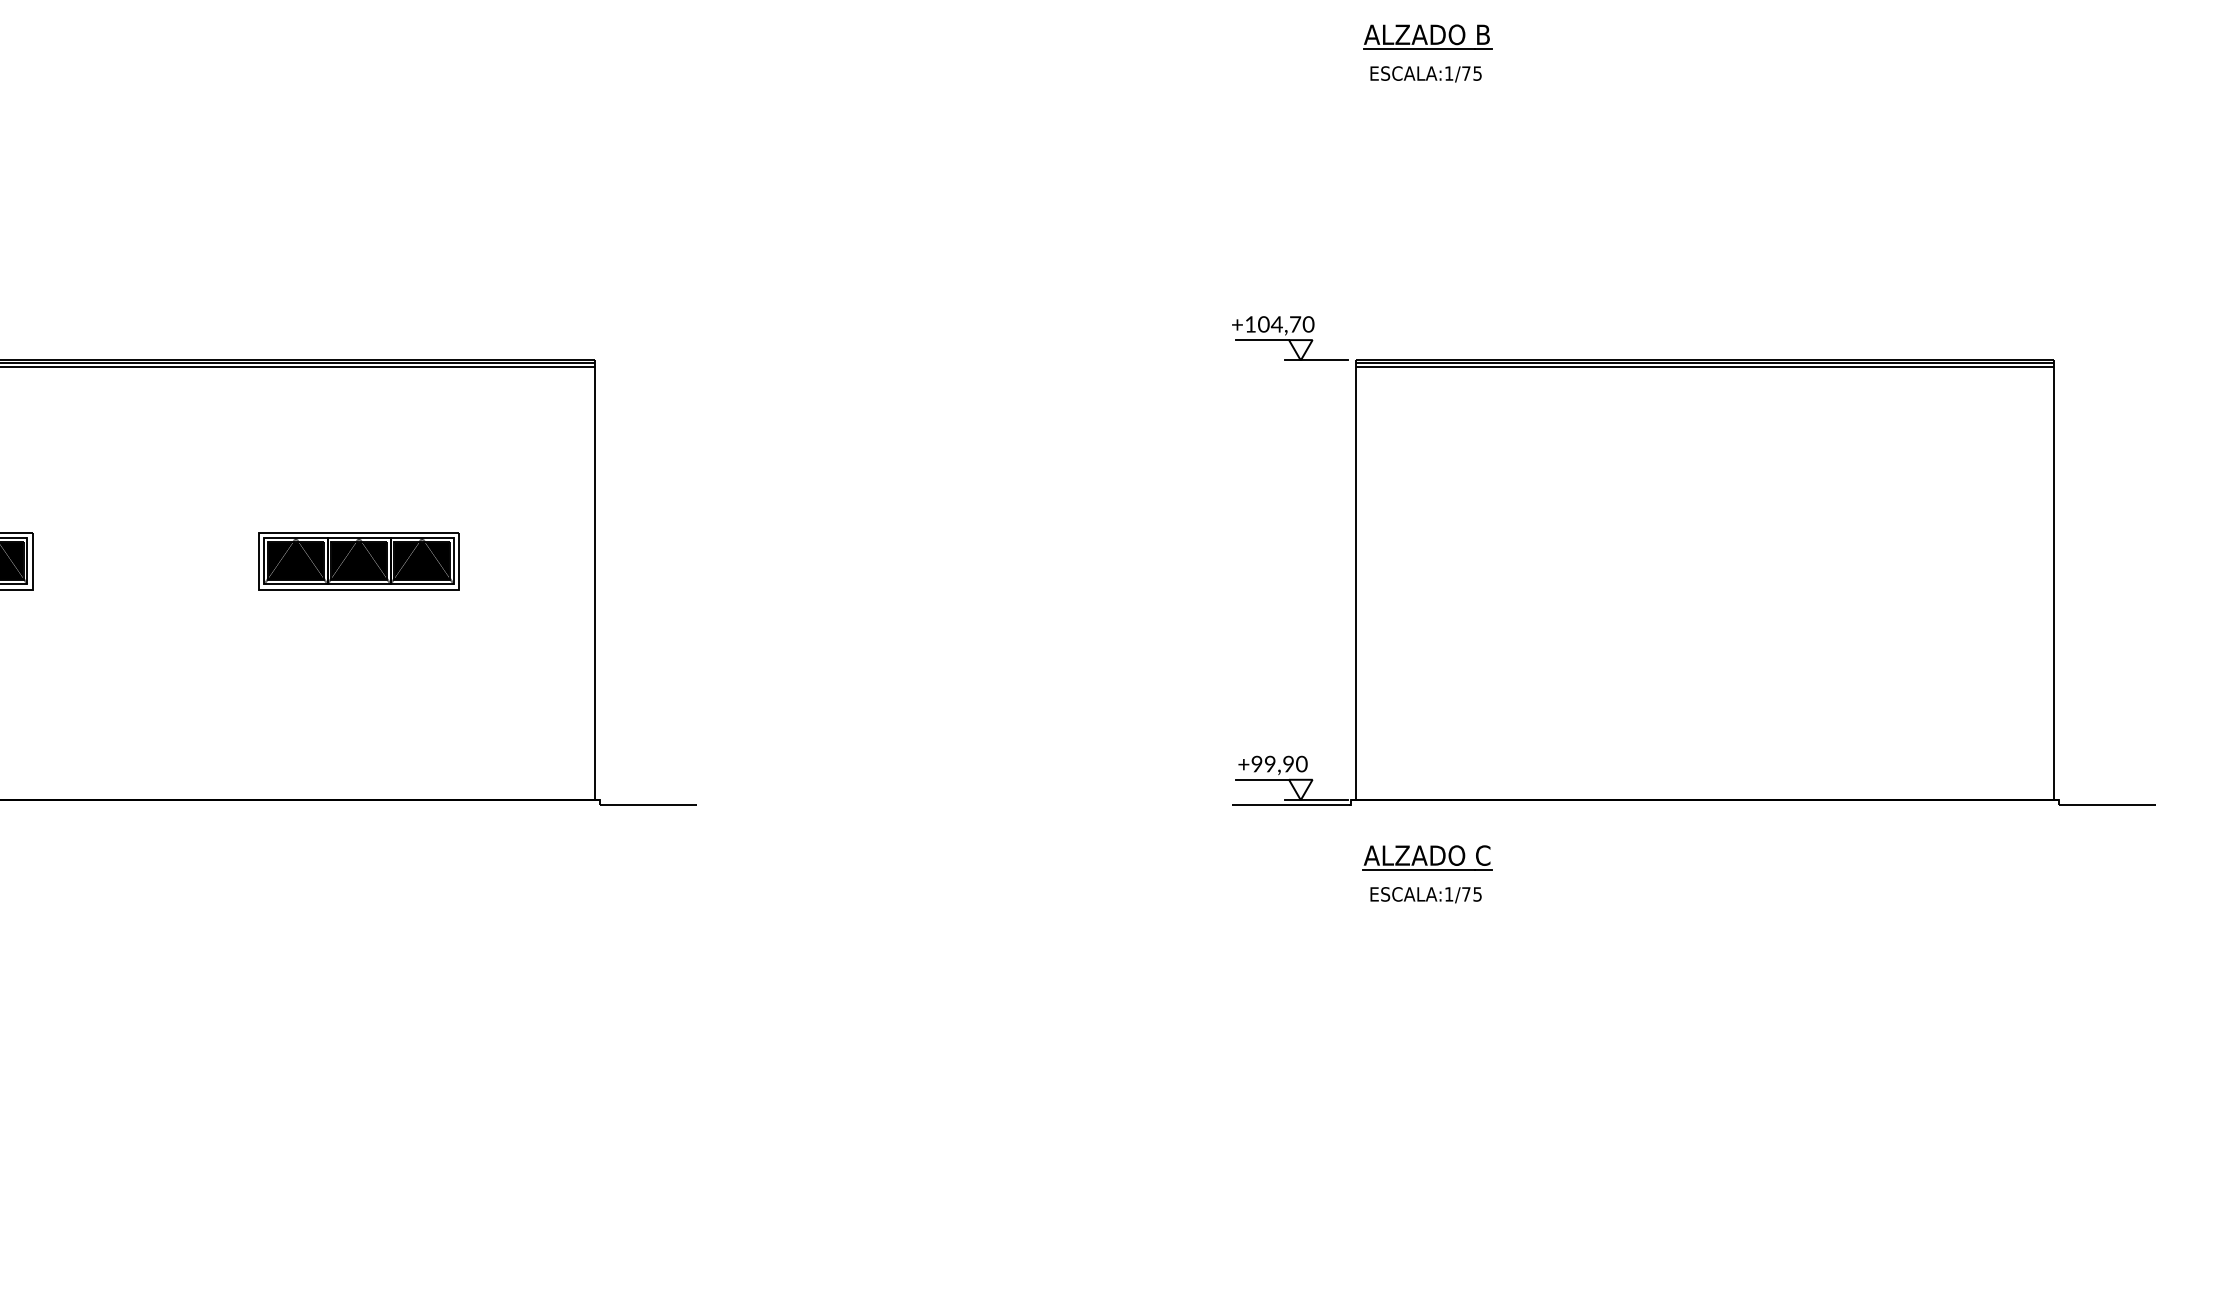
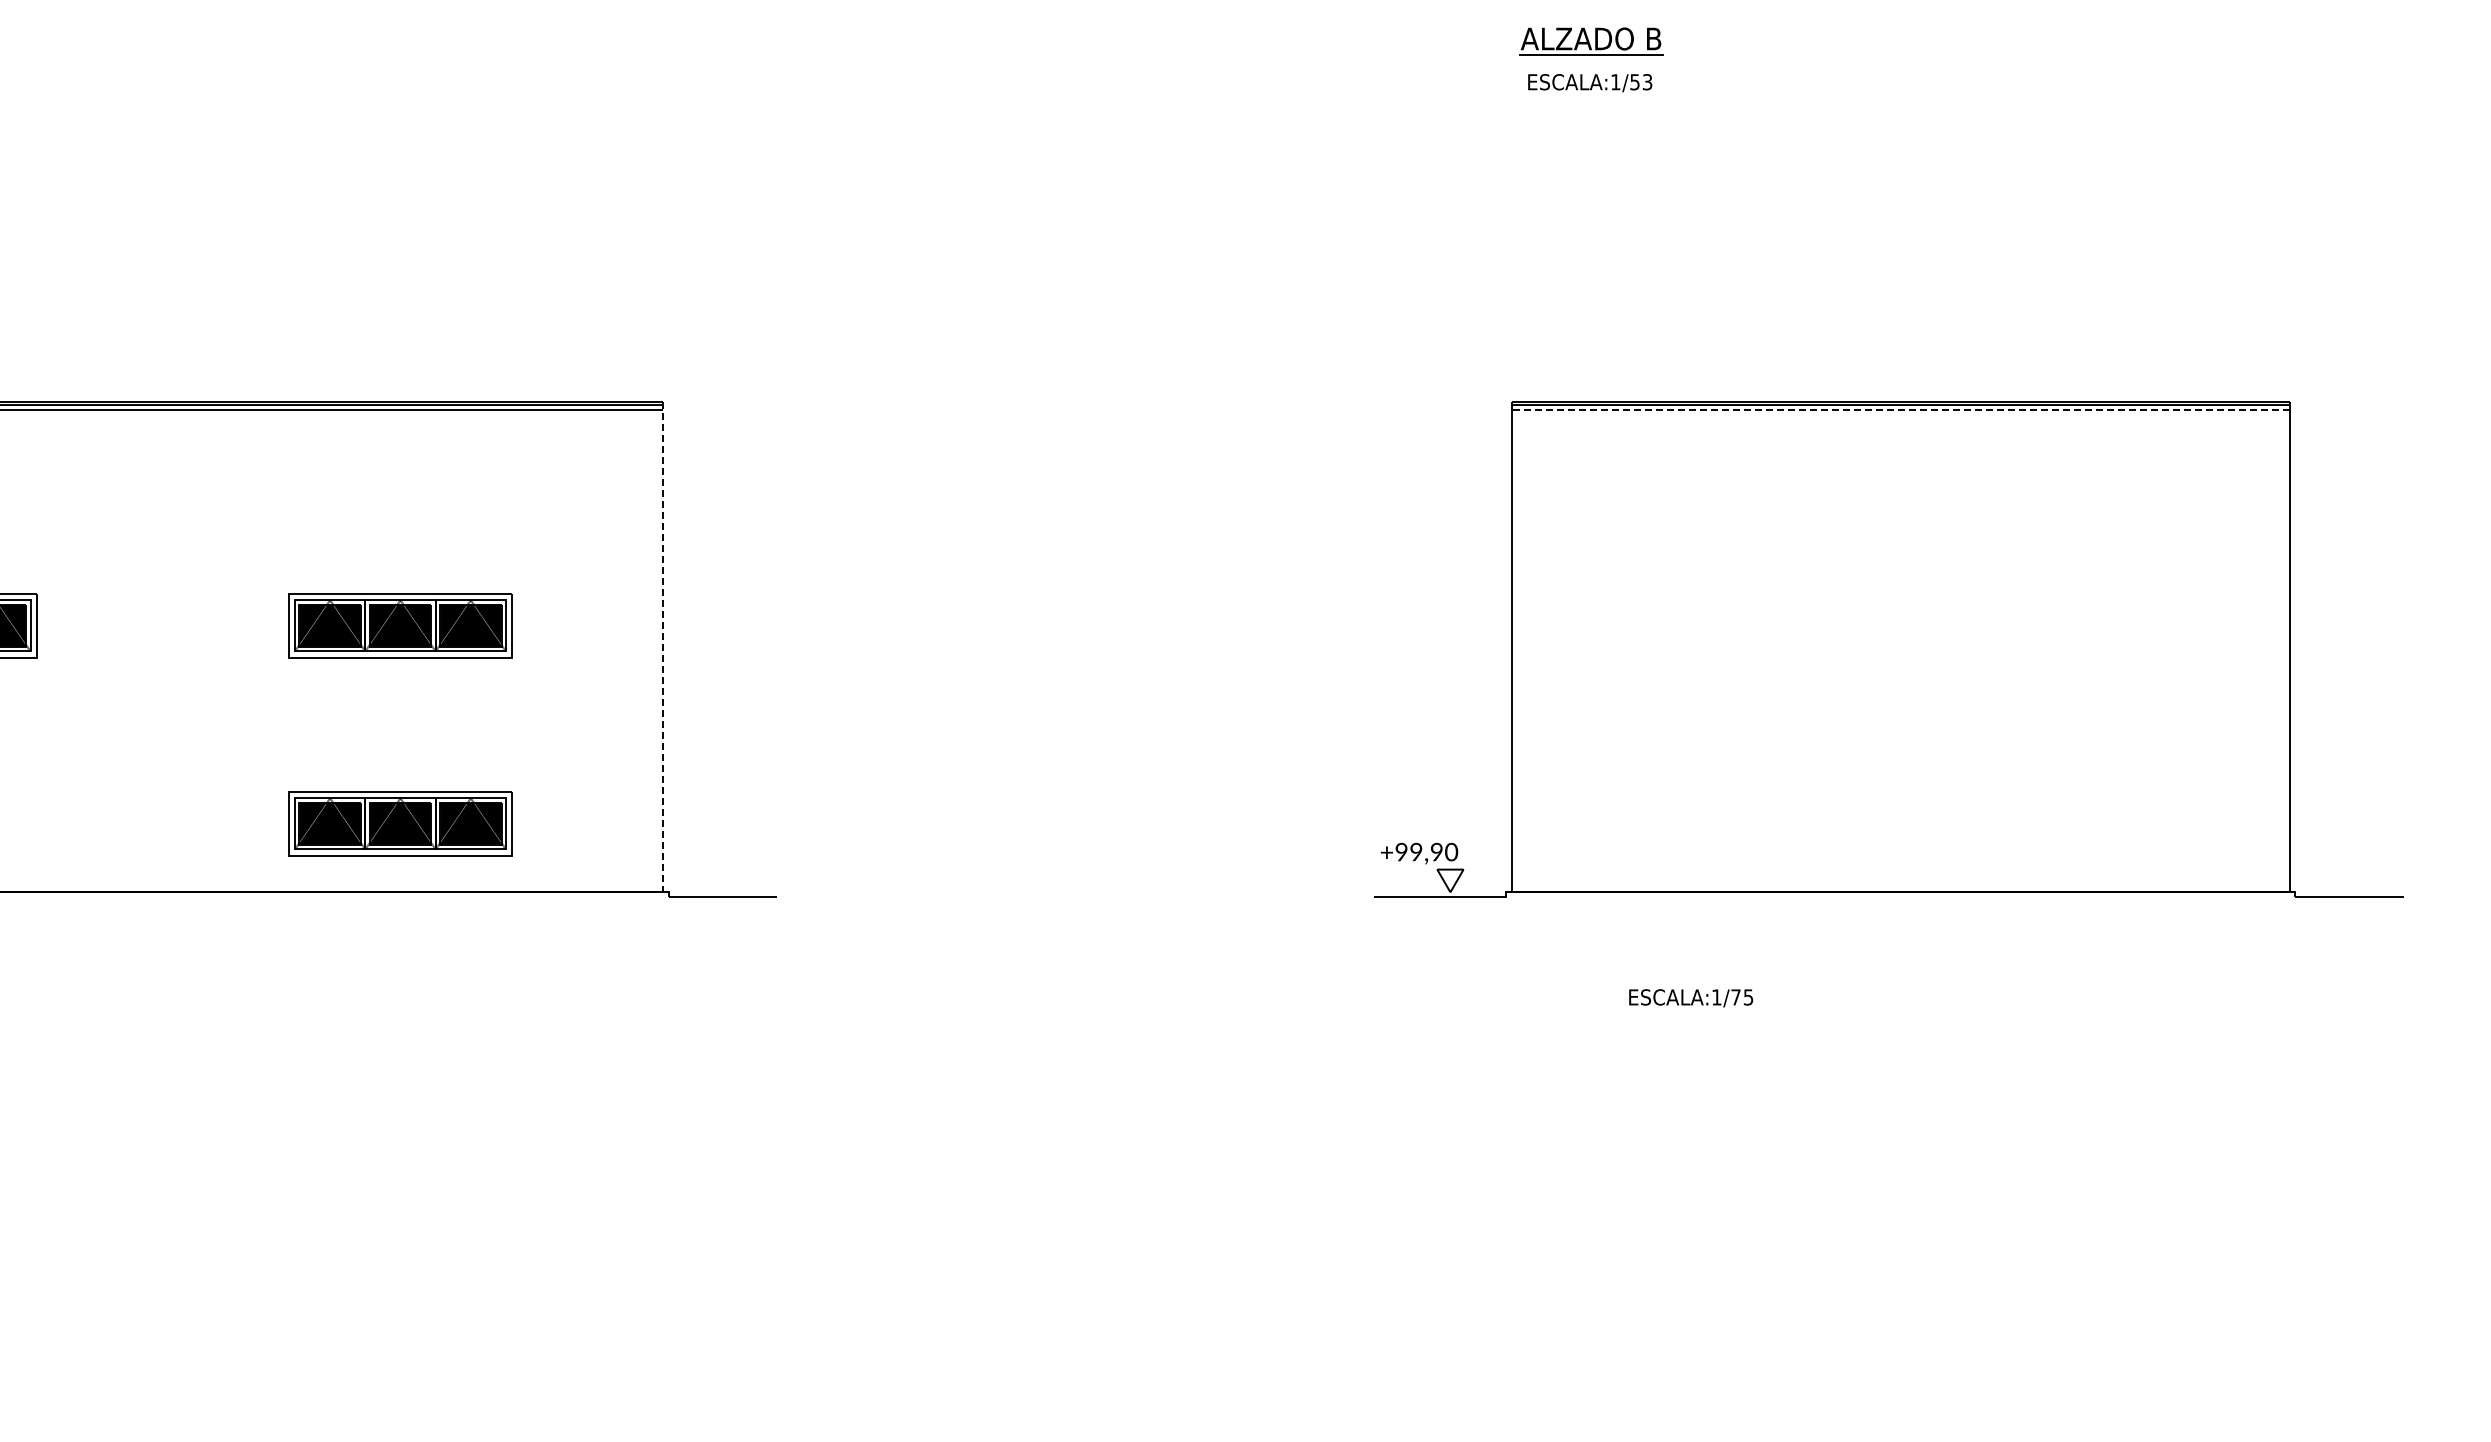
text: (1472, 73) -> (1641, 82), ESCALA:1/75 -> ESCALA:1/53
part: (1290, 338) -> (1438, 377), removed
line: (1704, 367) -> (1900, 409), solid -> dashed
line: (595, 580) -> (663, 647), solid -> dashed
part: (359, 738) -> (400, 823), added
line: (1262, 779) -> (1407, 869), removed
line: (1317, 800) -> (1468, 892), removed
part: (1427, 857) -> (1591, 956), removed
text: (1426, 895) -> (1691, 998), moved

